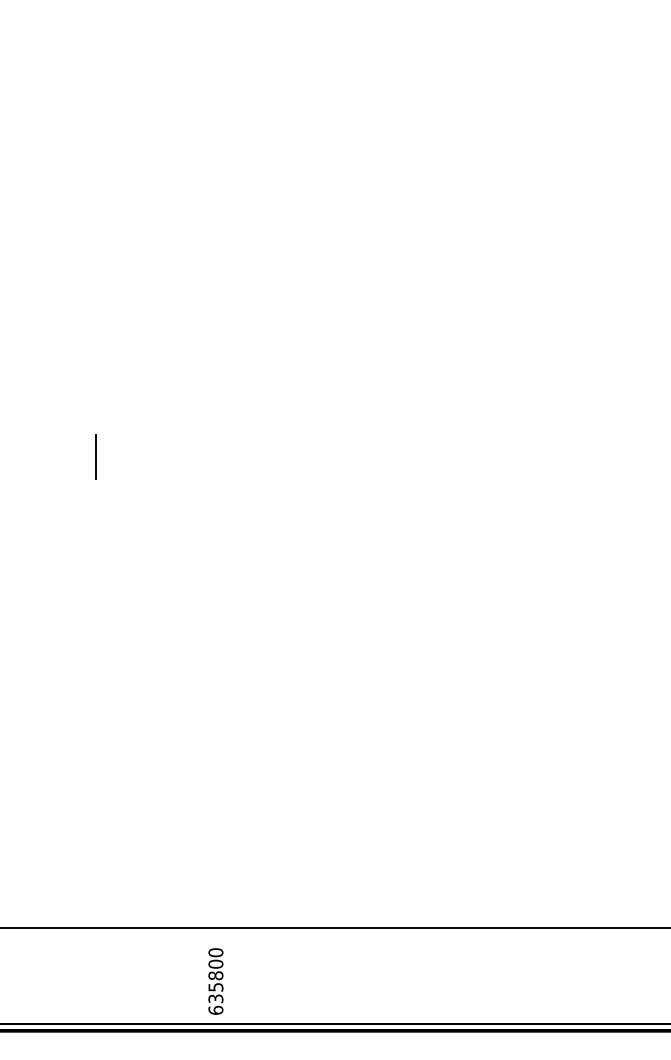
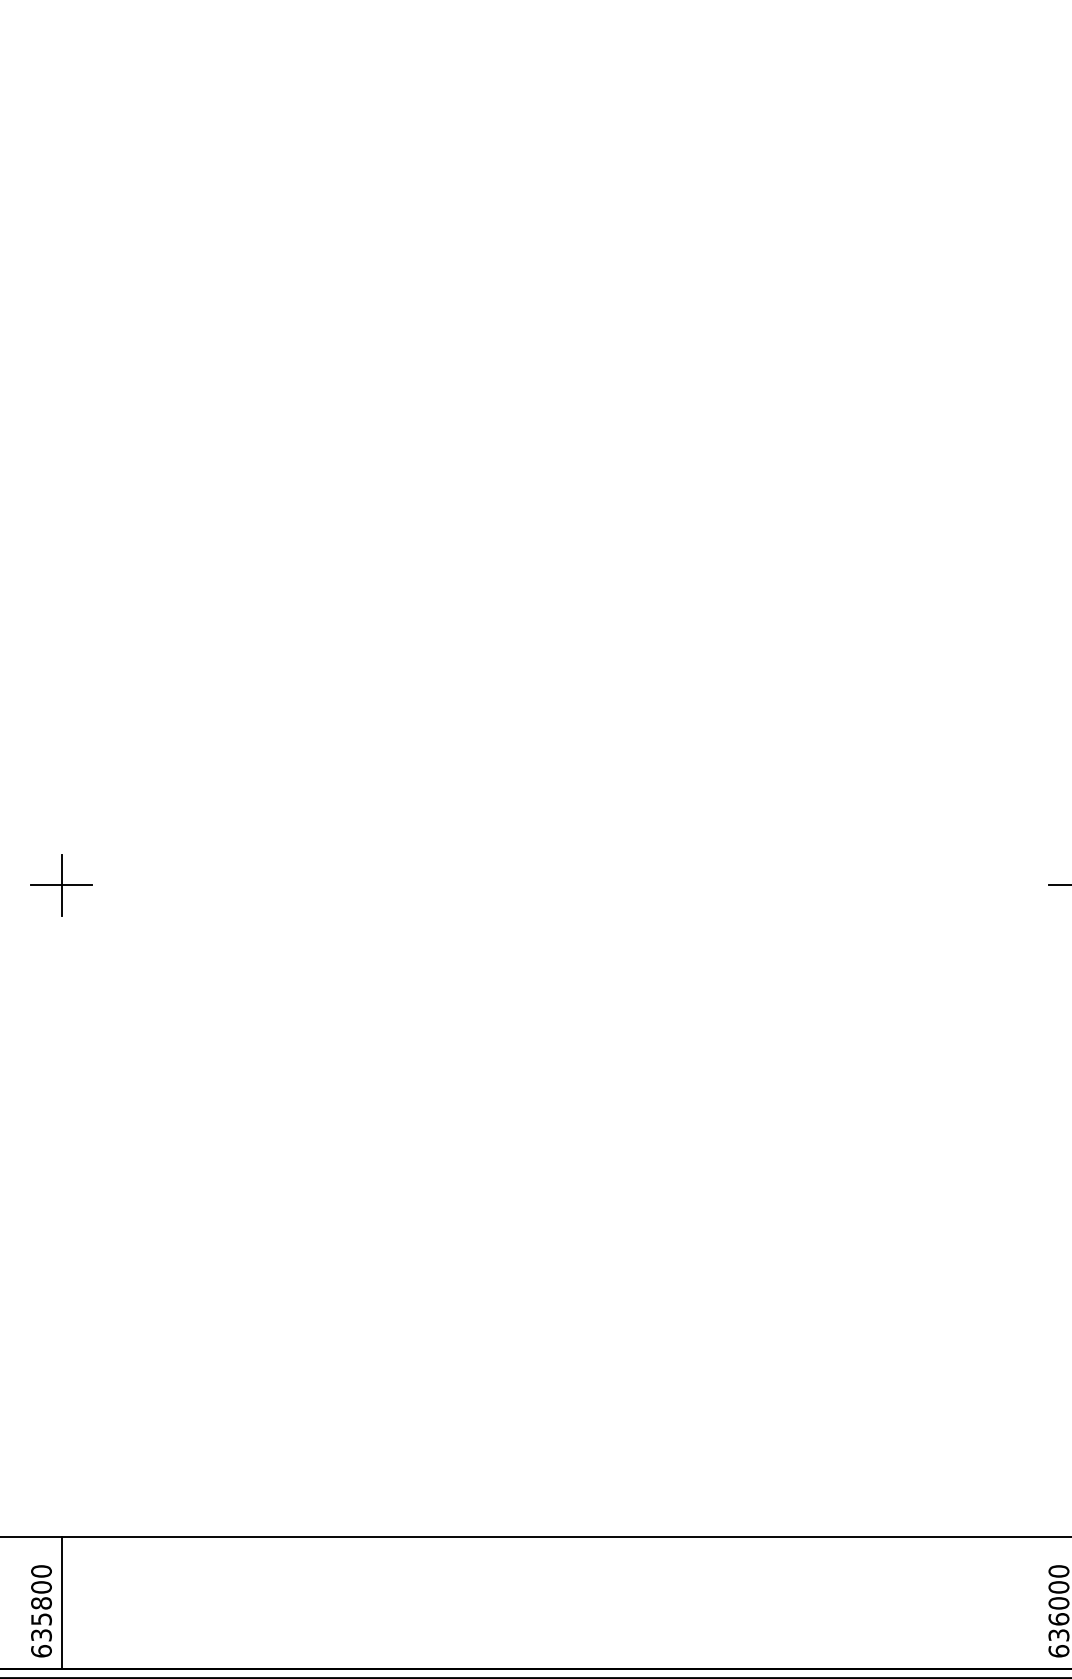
line: (96, 457) -> (61, 885), added
line: (96, 975) -> (61, 1603), added
text: (215, 981) -> (41, 1611), moved

